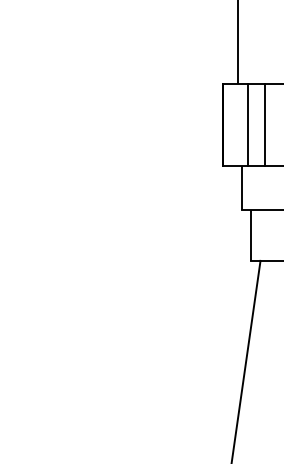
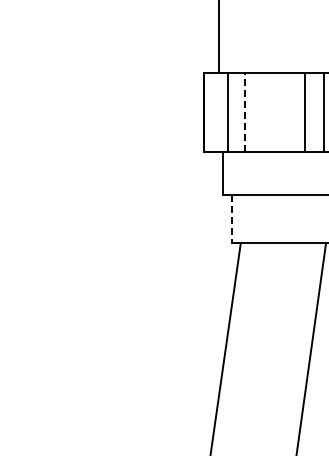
line: (264, 125) -> (244, 112), solid -> dashed
line: (250, 236) -> (231, 219), solid -> dashed

